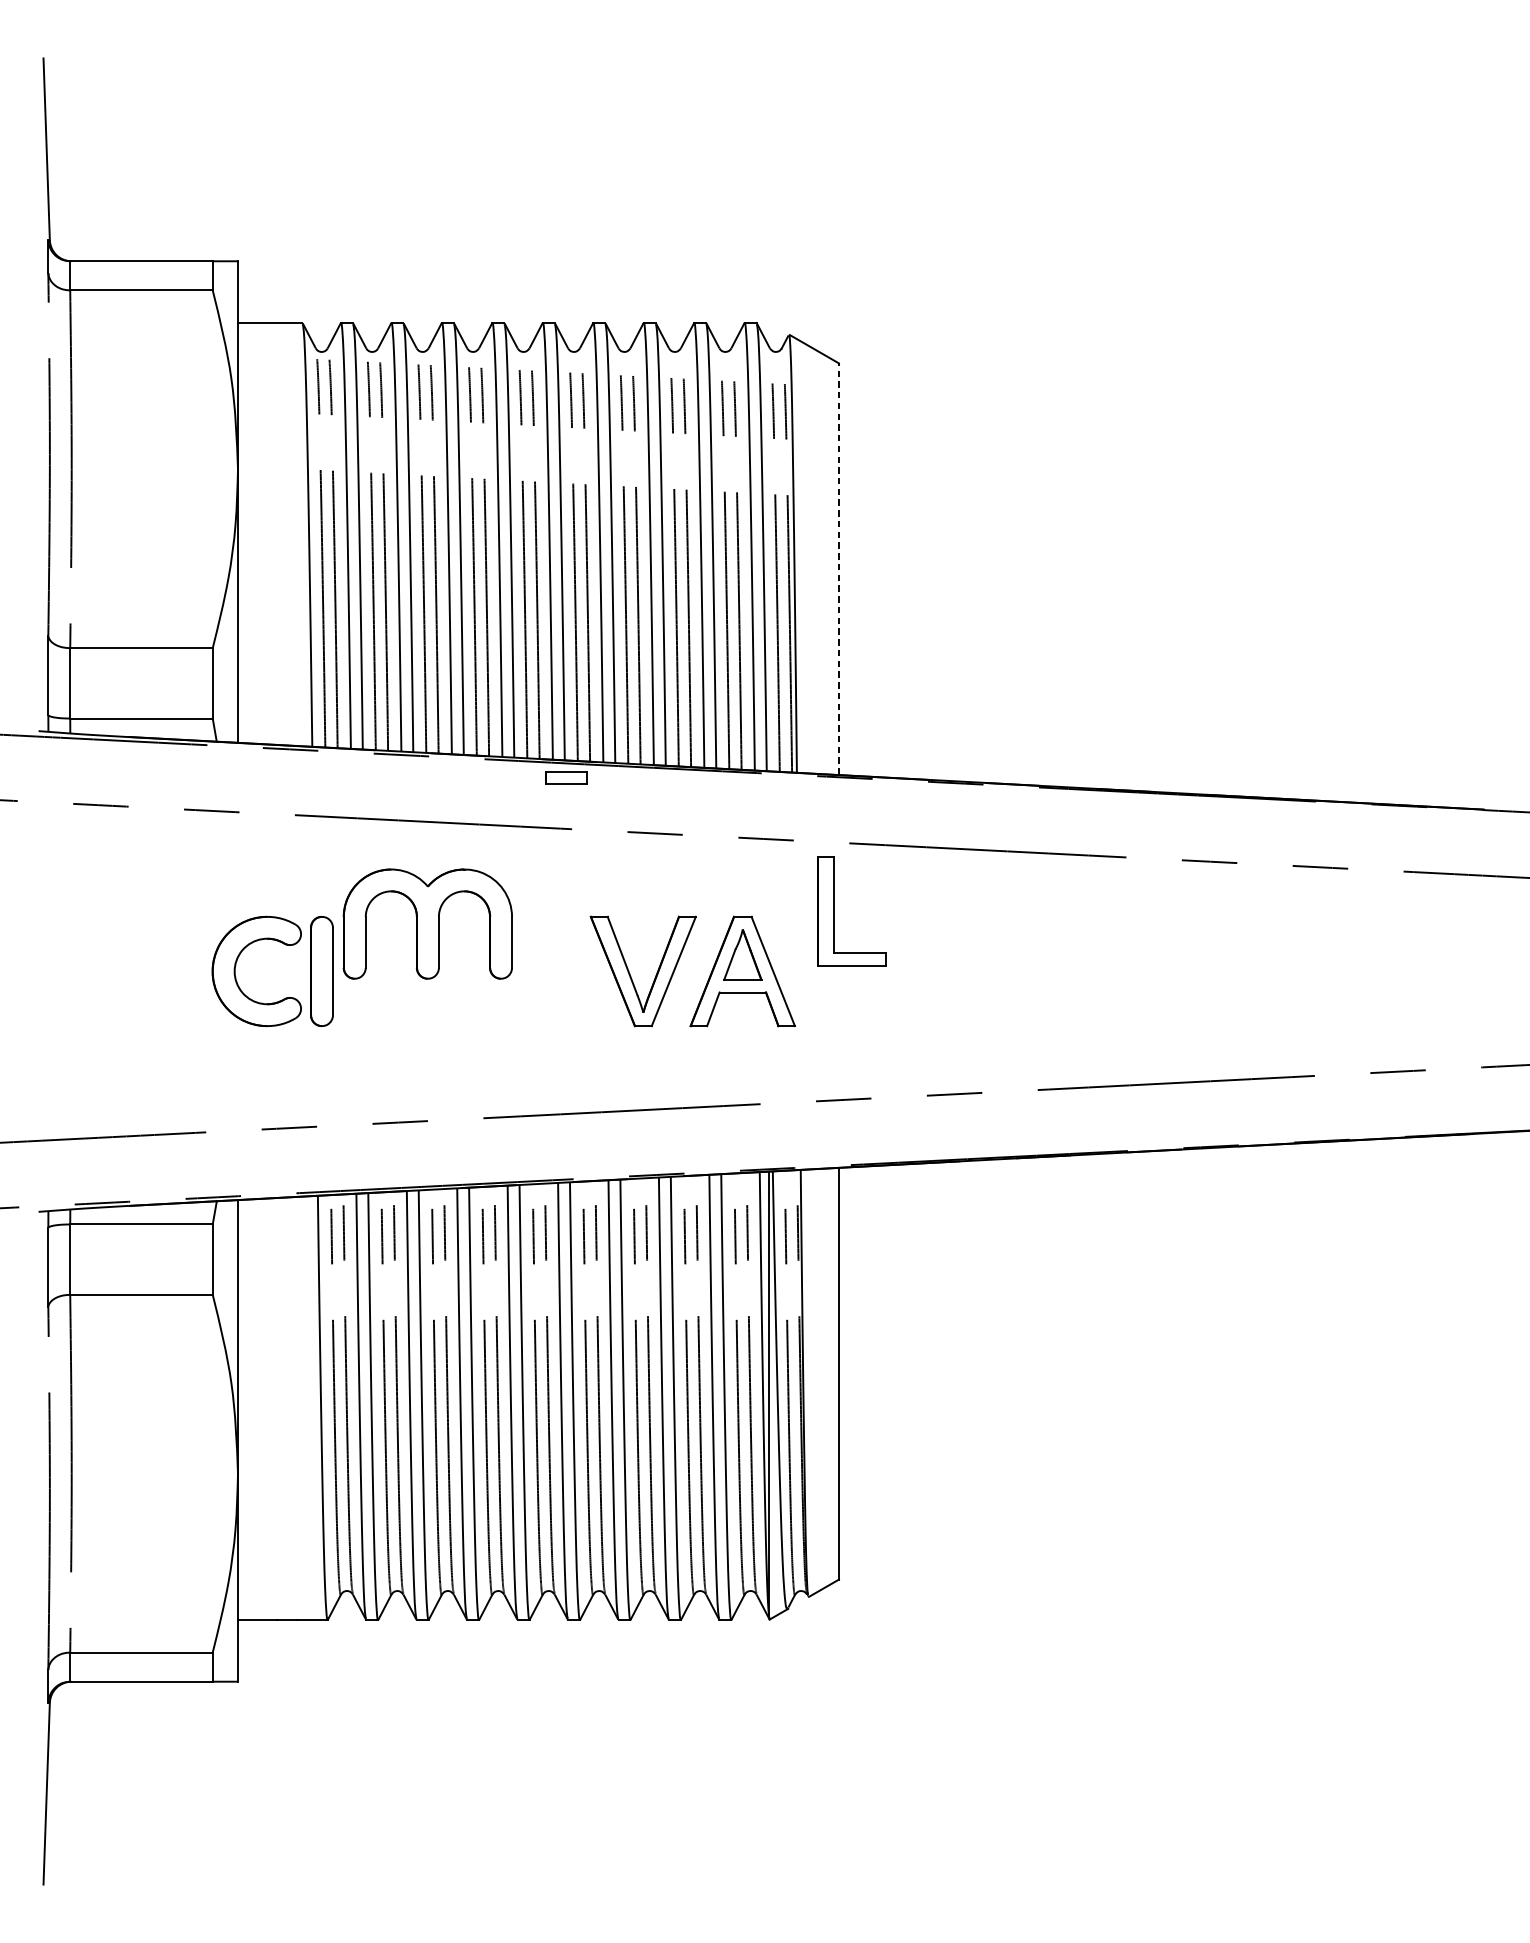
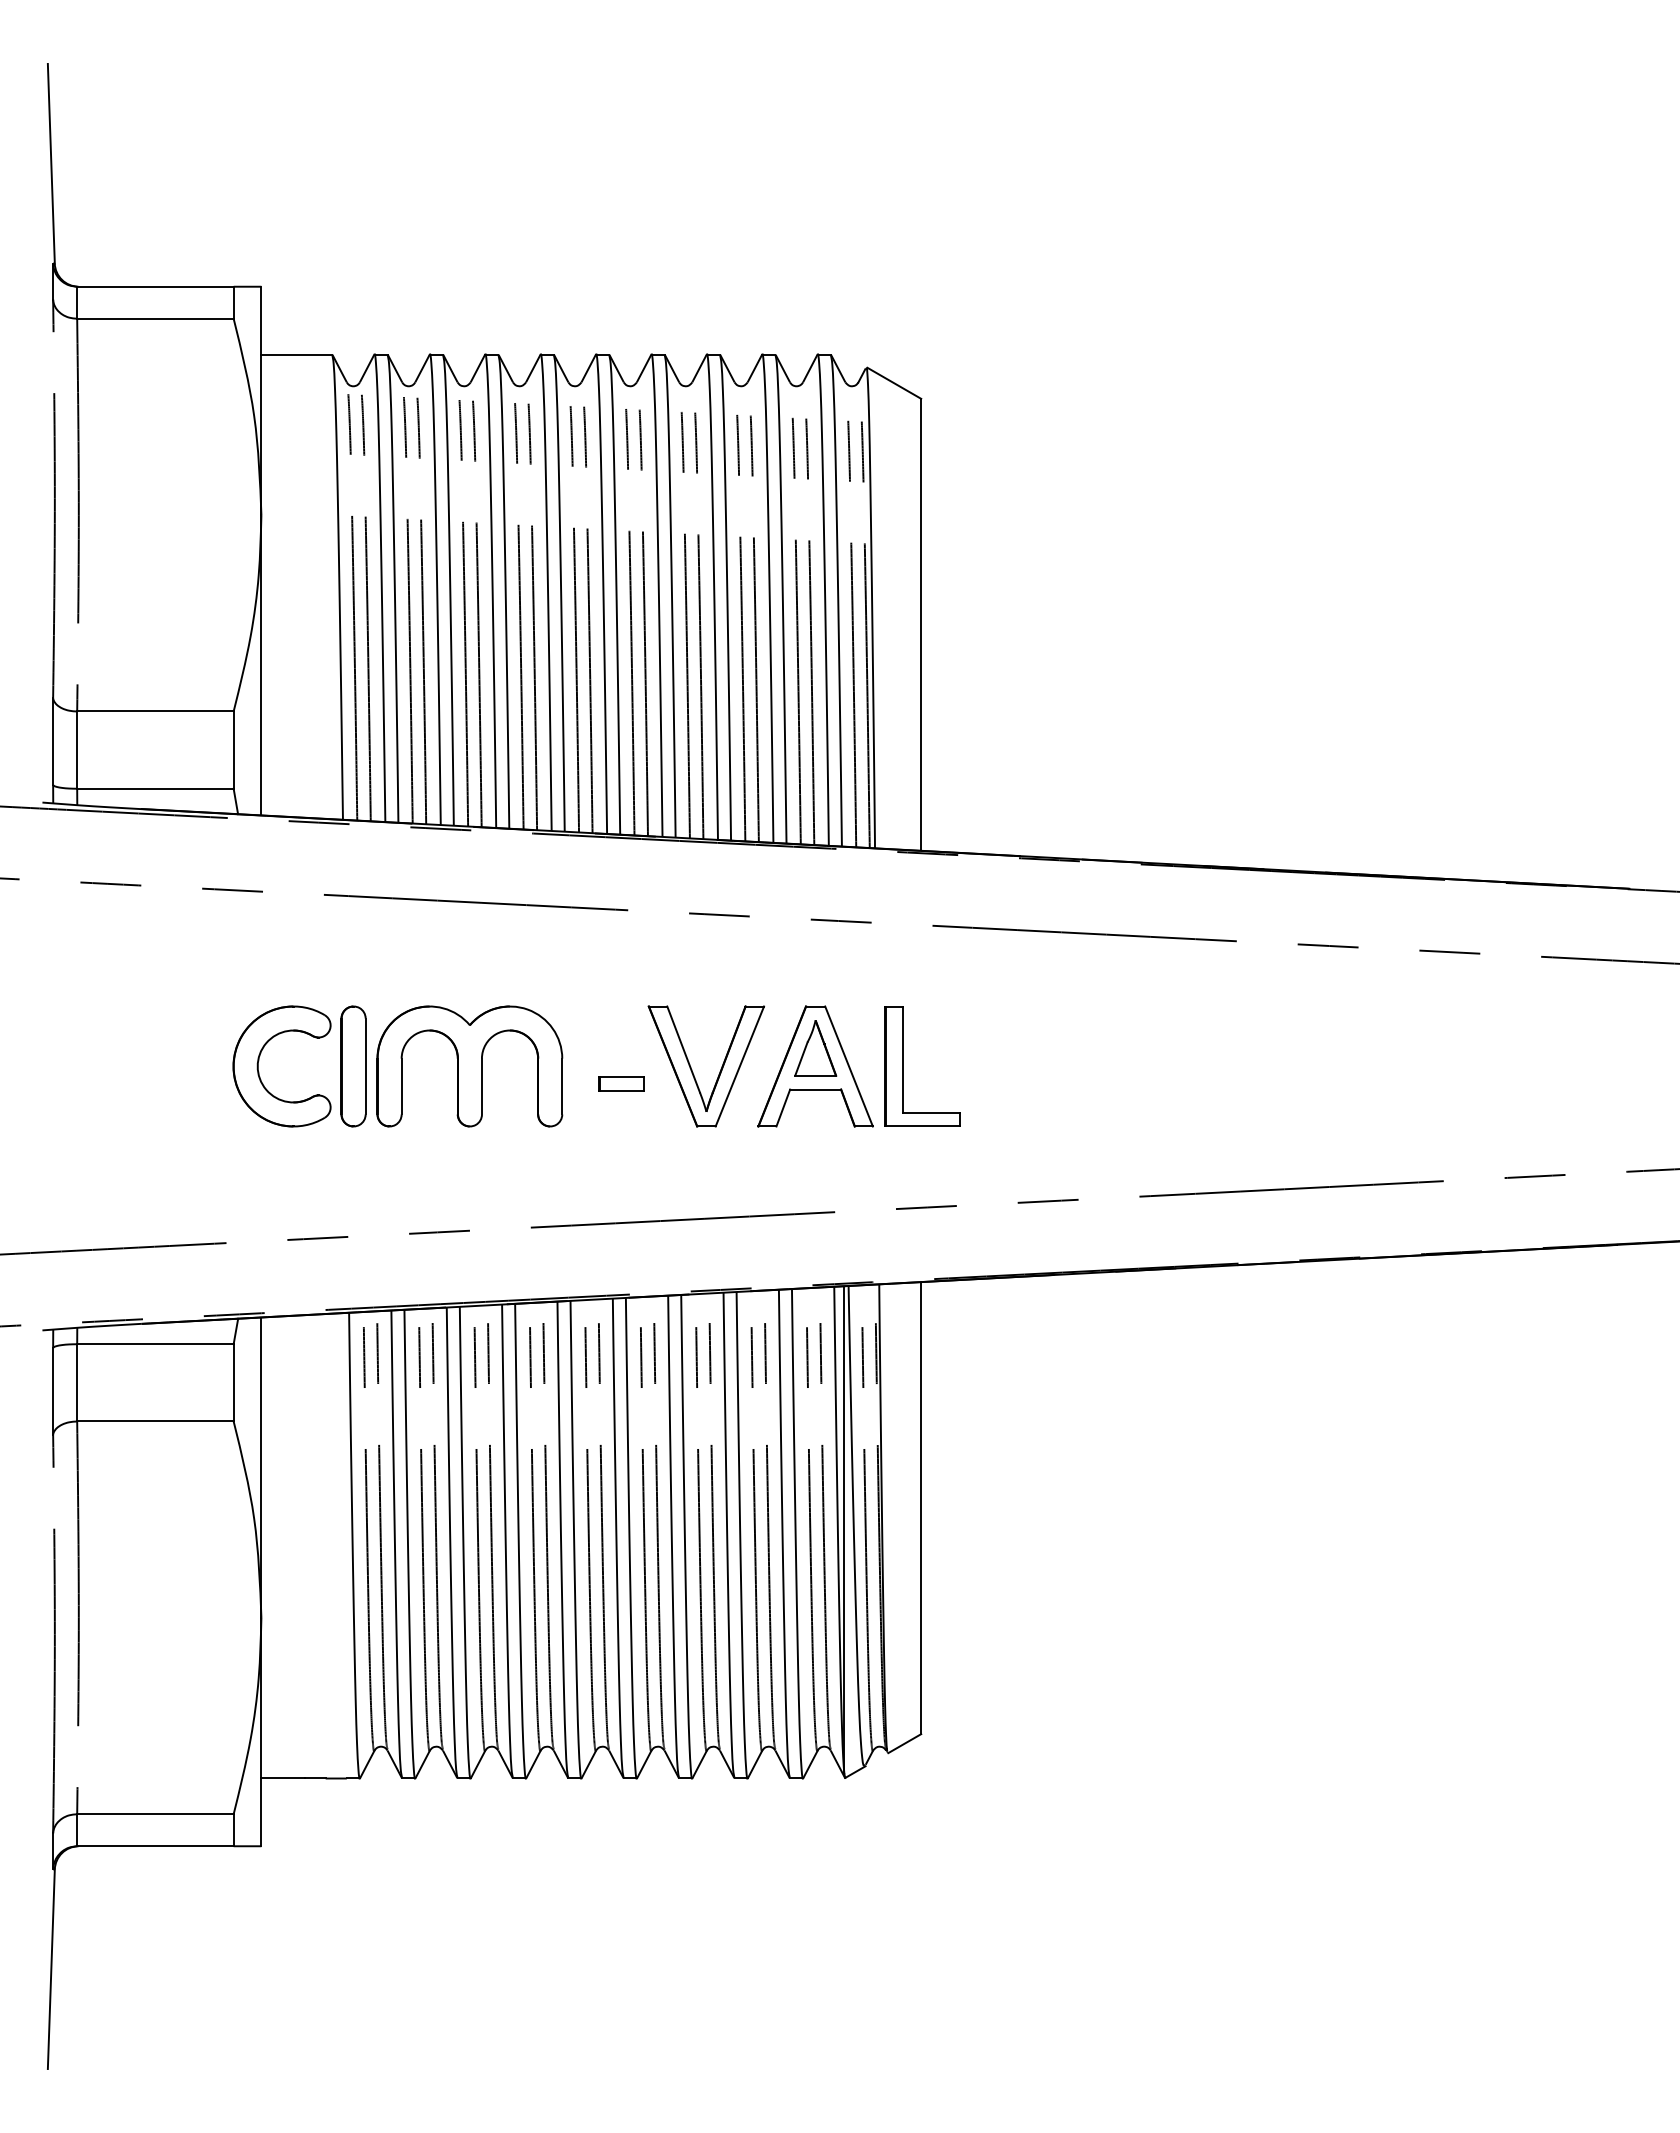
line: (839, 568) -> (921, 624), dashed -> solid
part: (565, 777) -> (621, 1083), moved
part: (834, 911) -> (903, 1066), moved
part: (427, 924) -> (469, 1066), moved

